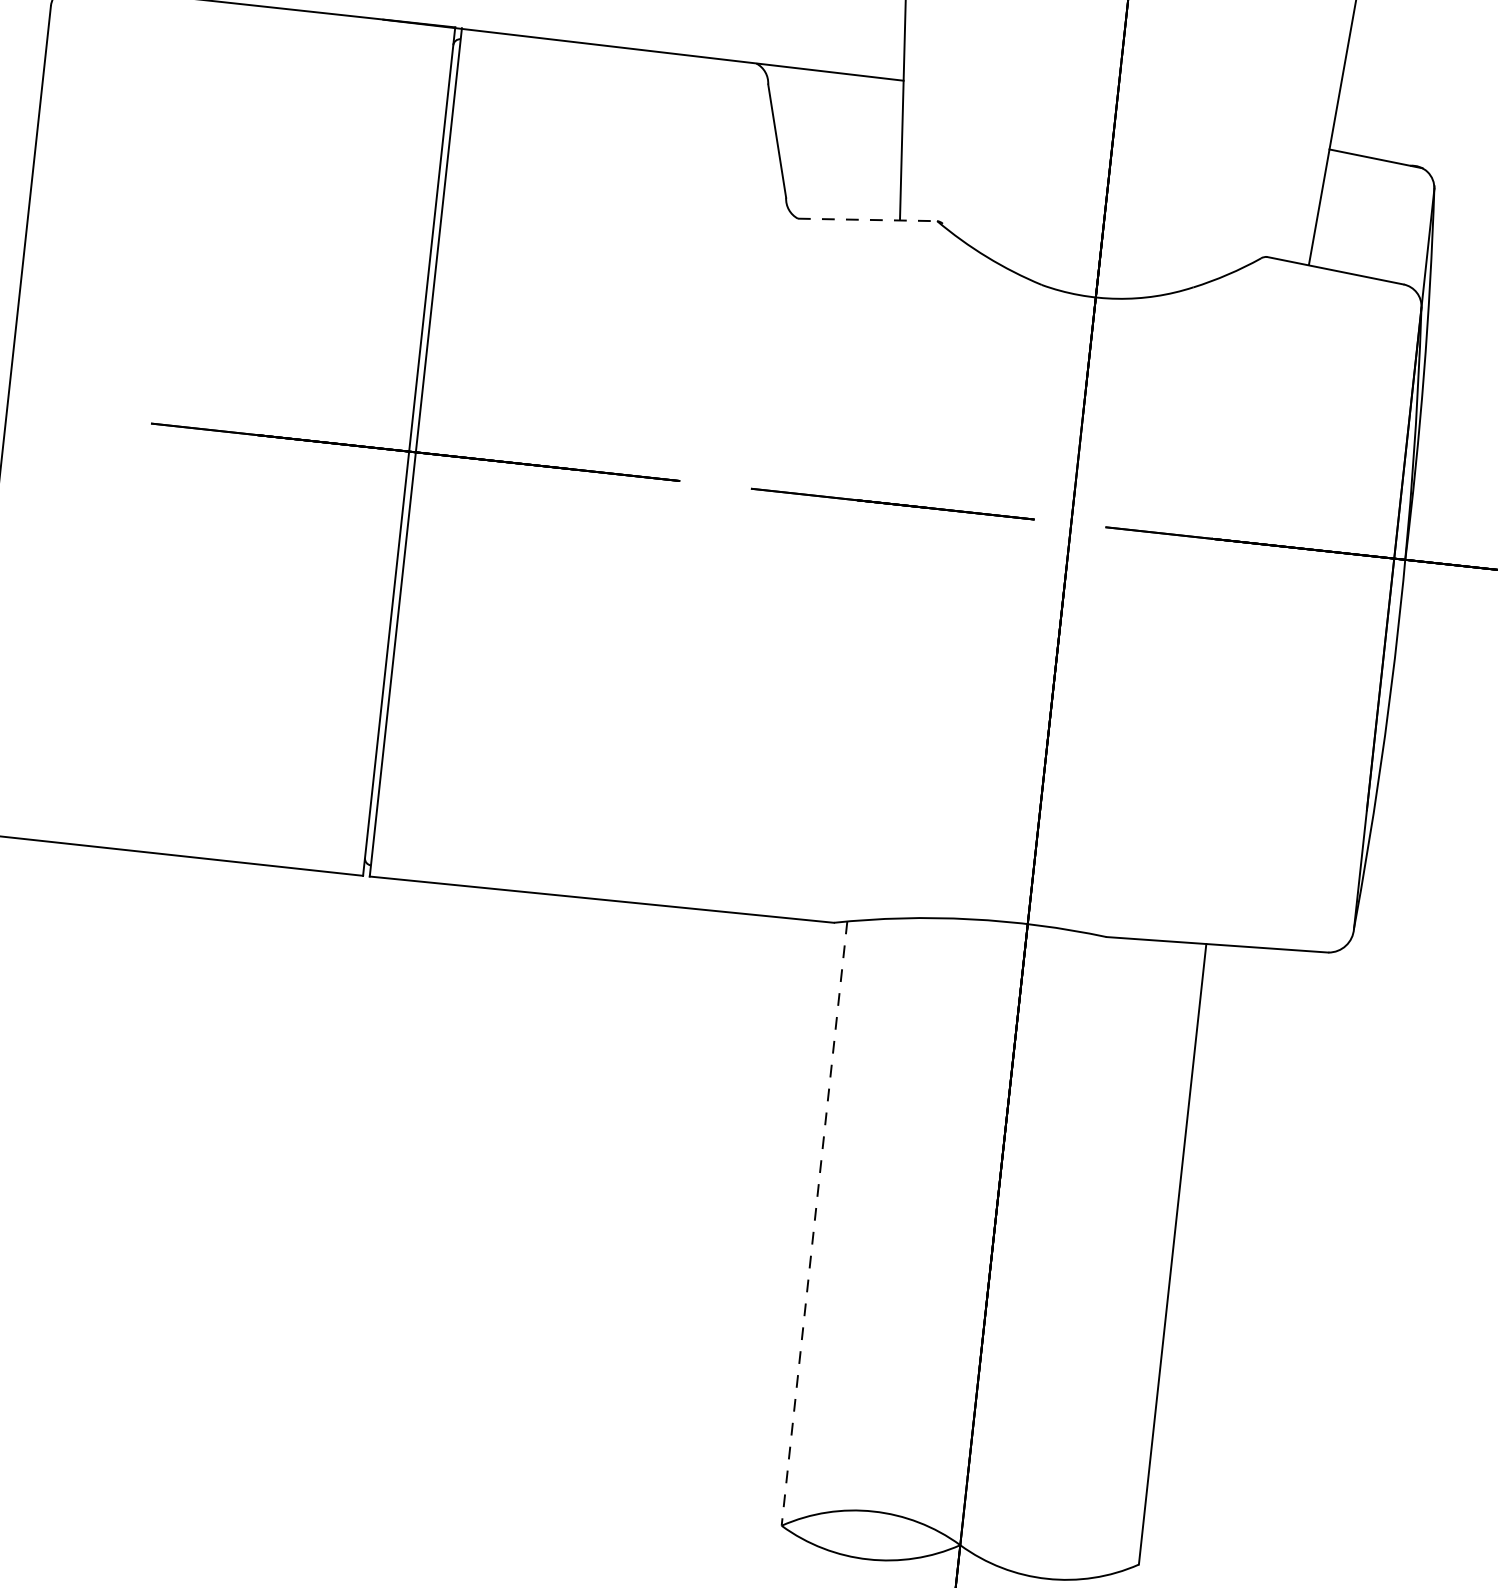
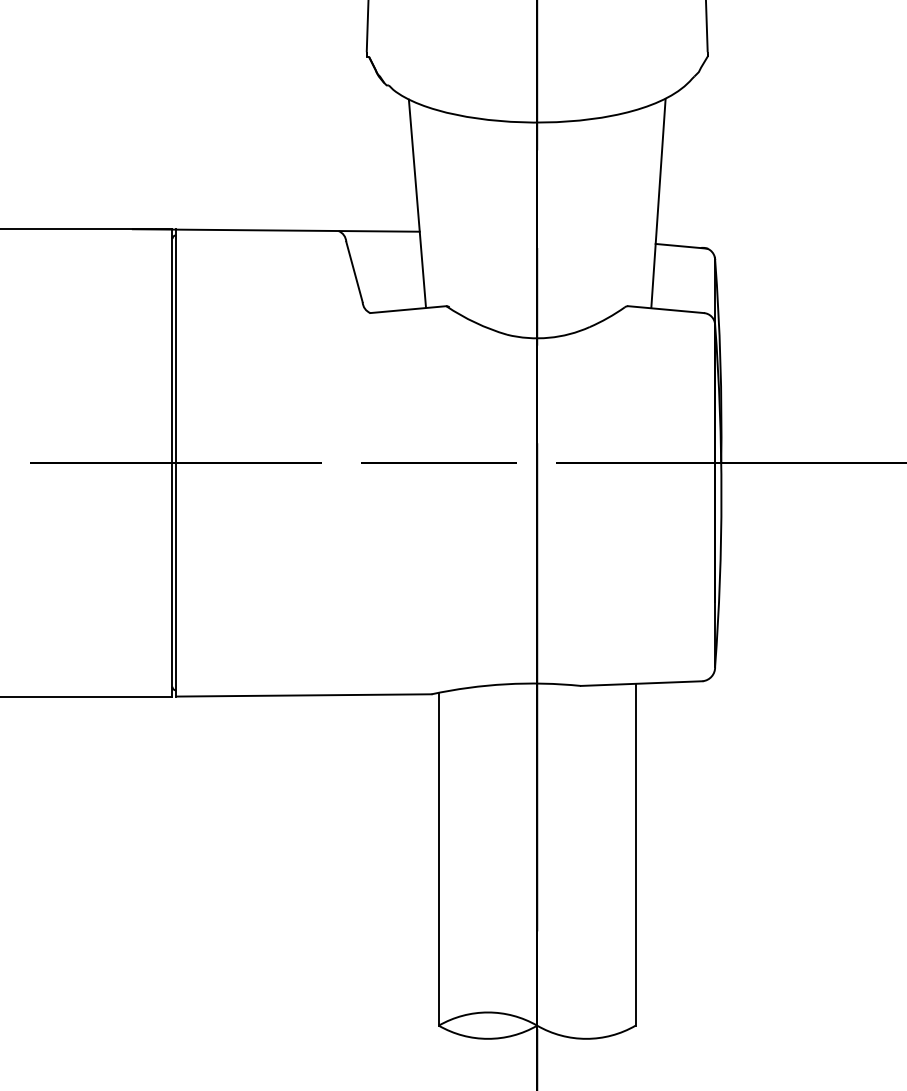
line: (867, 219) -> (408, 309), dashed -> solid
line: (813, 1224) -> (438, 859), dashed -> solid

